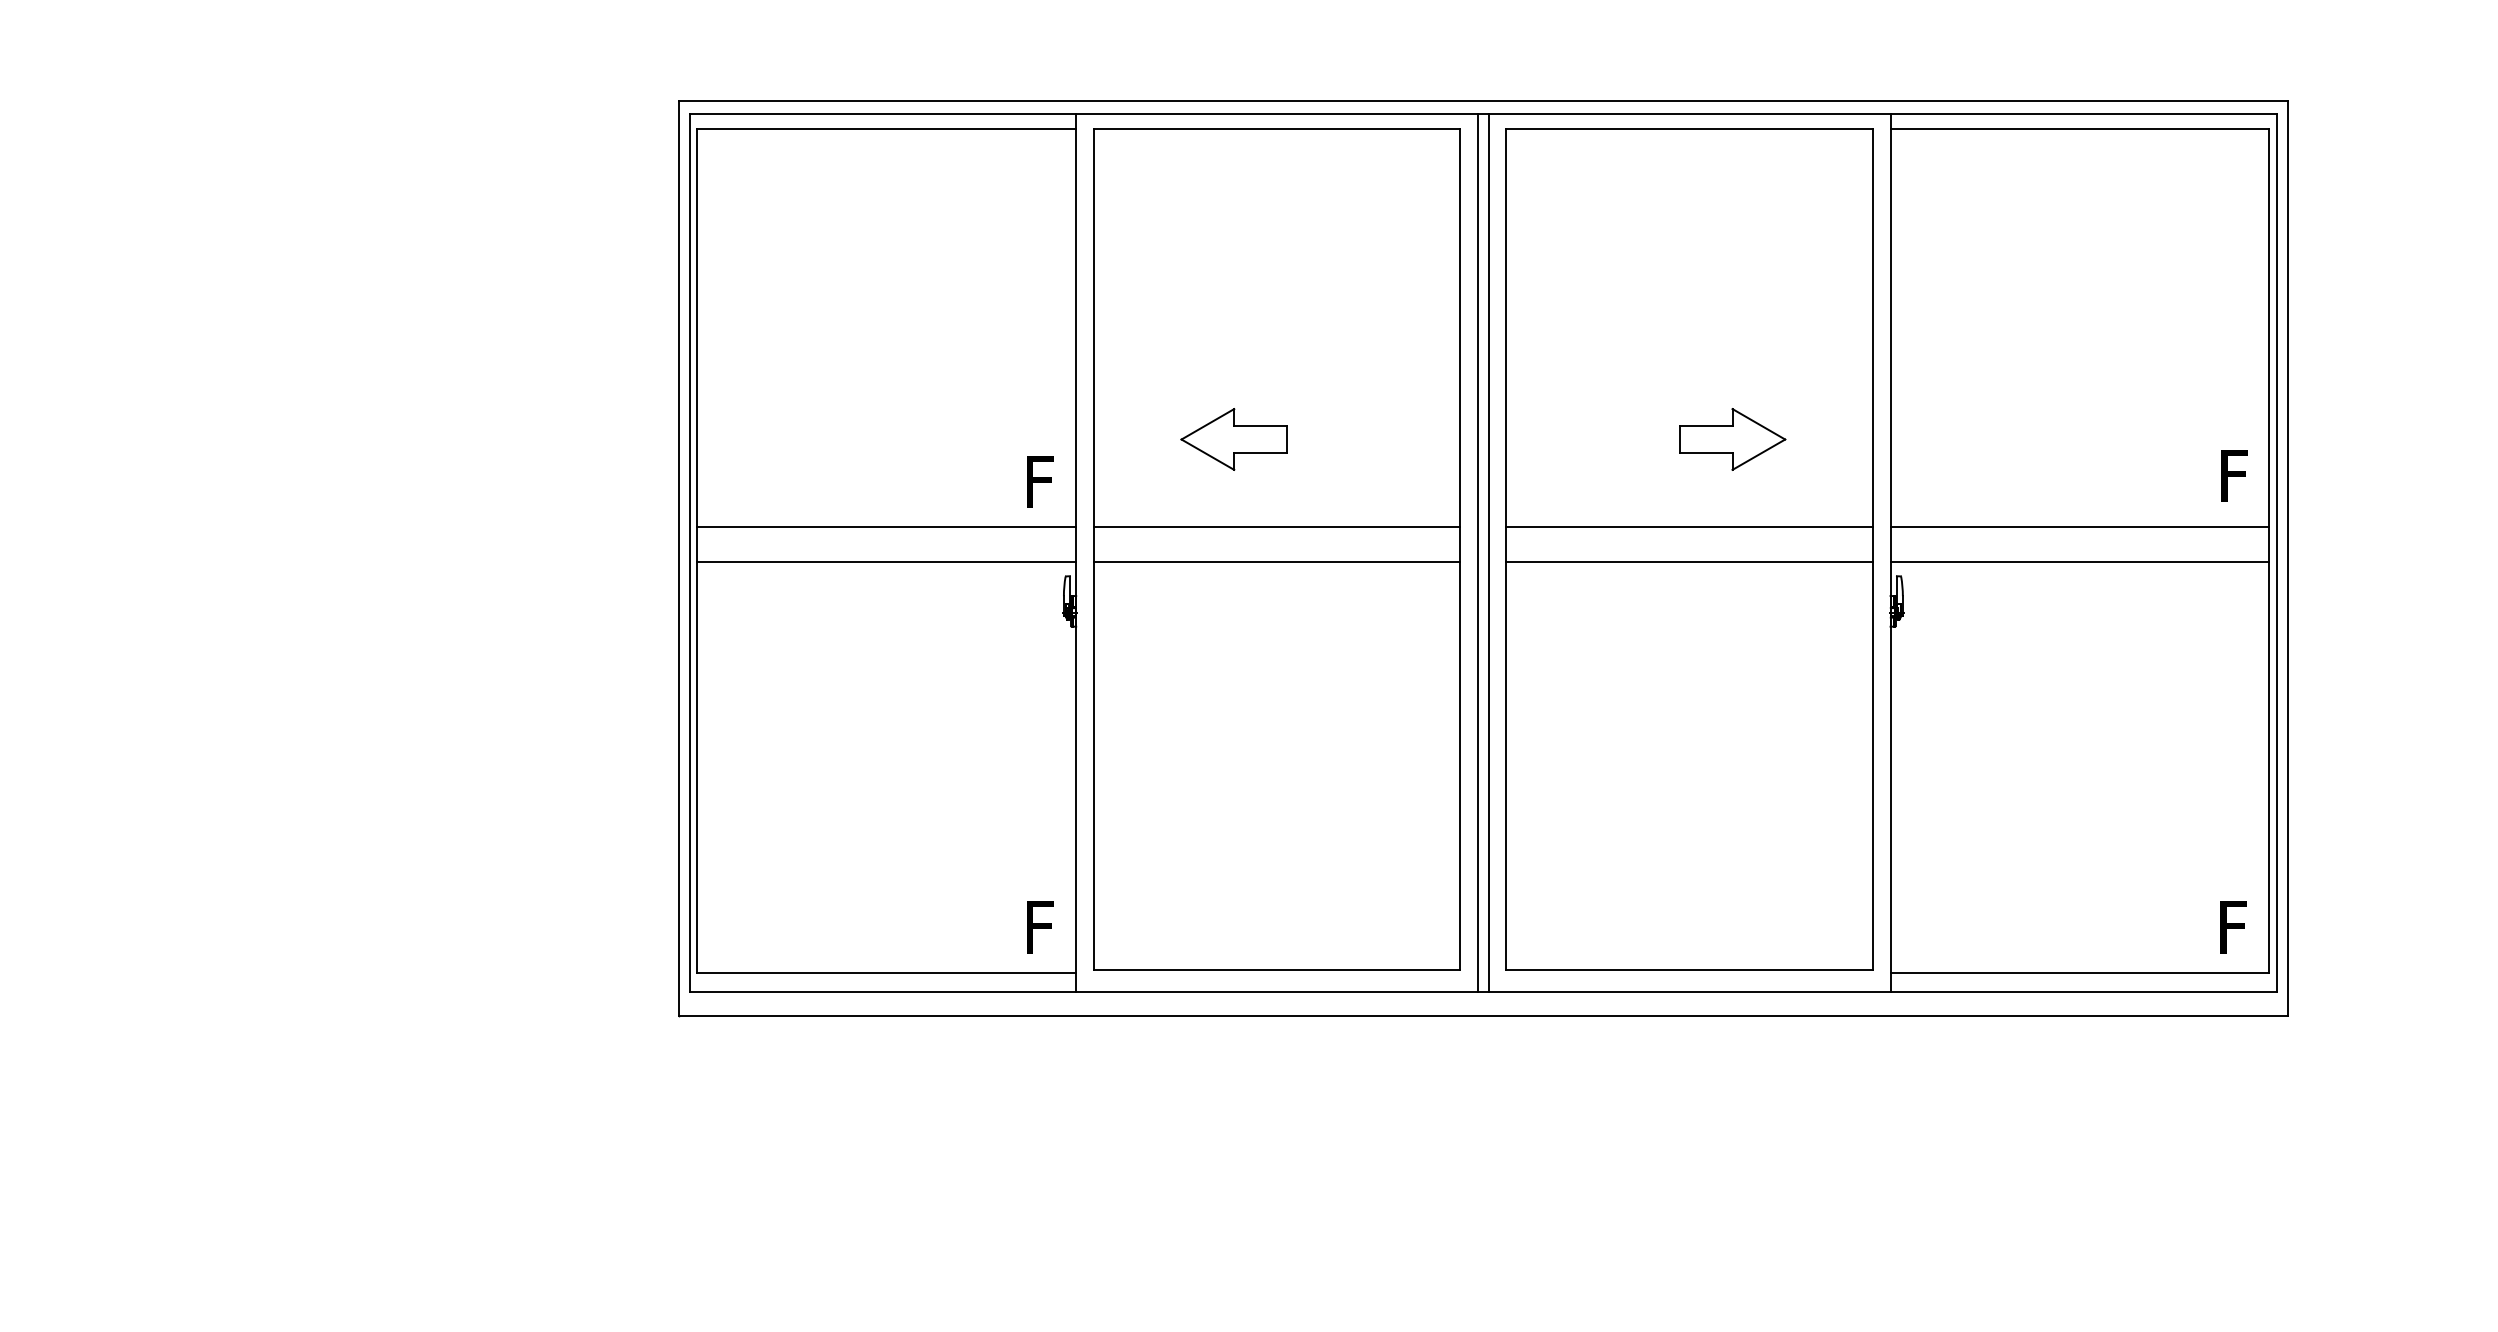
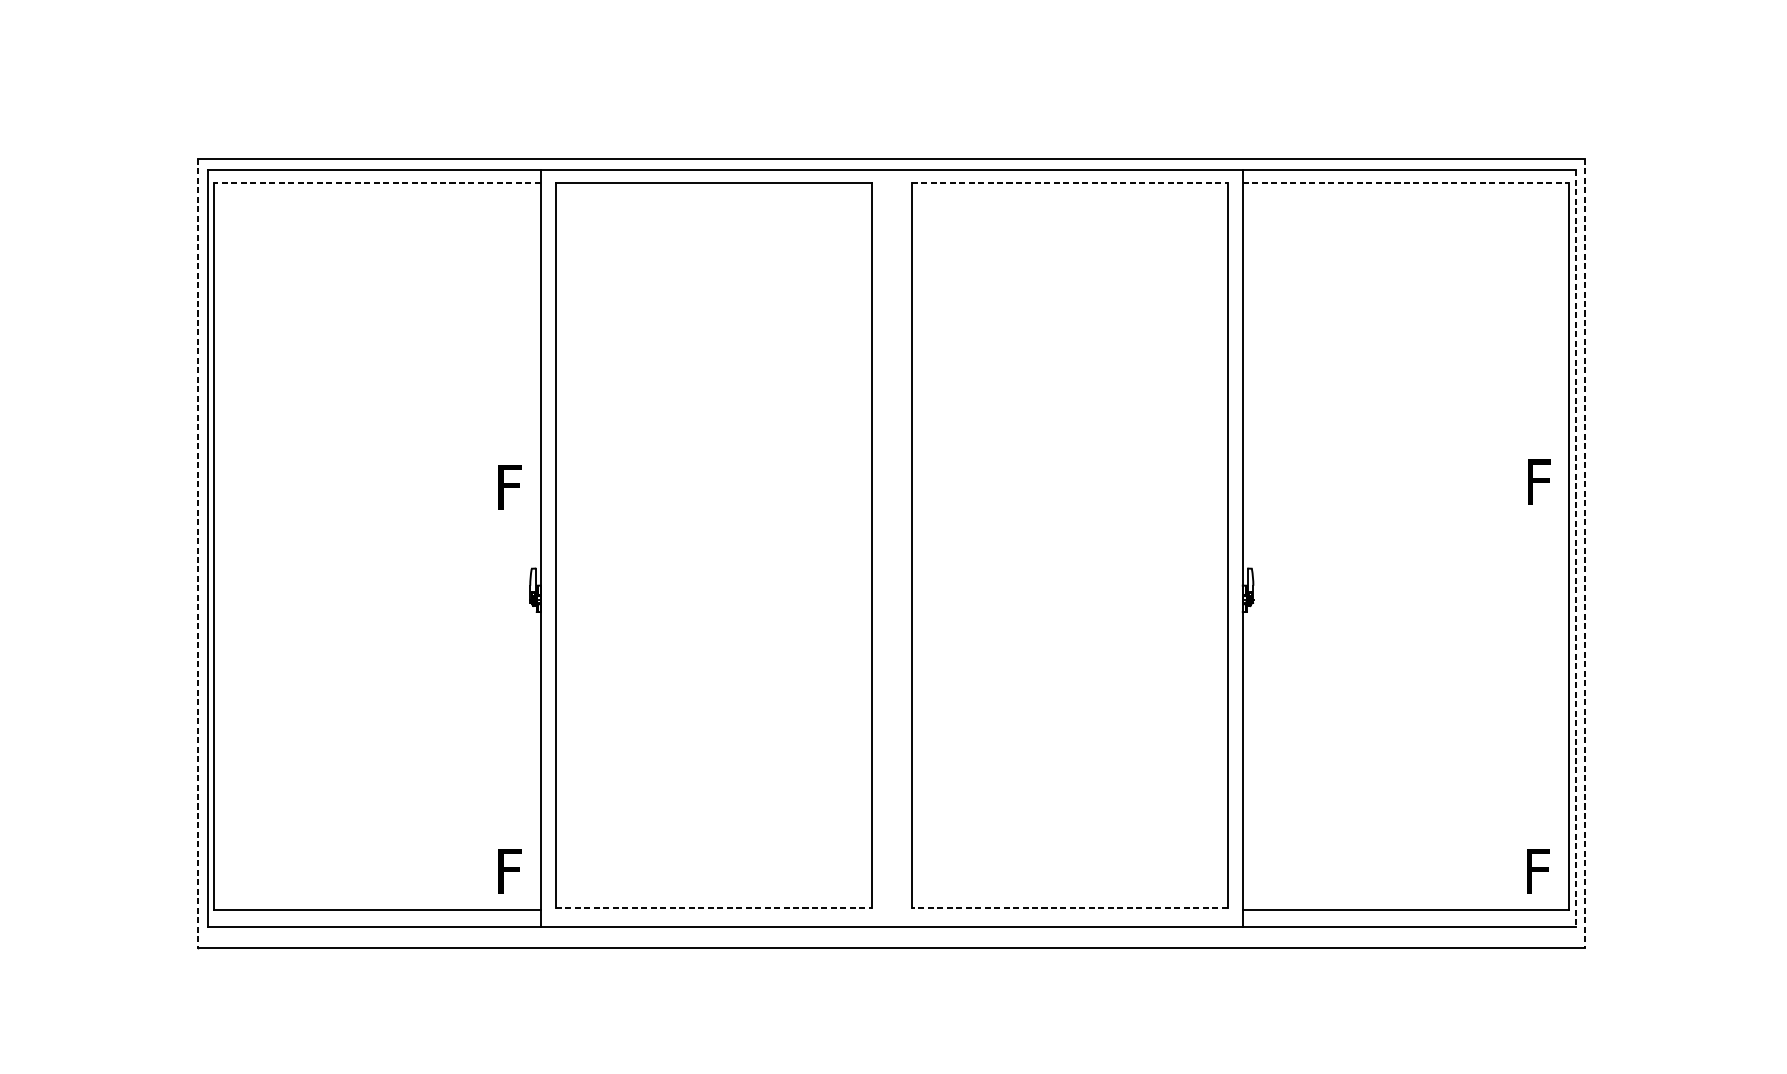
line: (886, 129) -> (377, 183), solid -> dashed
line: (1690, 129) -> (1070, 183), solid -> dashed
line: (2080, 129) -> (1406, 183), solid -> dashed
part: (1233, 439) -> (676, 450), removed
part: (1732, 439) -> (1106, 450), removed
line: (886, 527) -> (377, 526), removed
line: (1276, 527) -> (713, 526), removed
line: (1689, 527) -> (1069, 526), removed
line: (2079, 527) -> (1405, 526), removed
line: (1477, 552) -> (886, 548), removed
line: (1488, 552) -> (896, 548), removed
line: (2276, 553) -> (1575, 548), solid -> dashed
line: (678, 558) -> (198, 553), solid -> dashed
line: (2287, 558) -> (1584, 553), solid -> dashed
line: (886, 562) -> (377, 556), removed
line: (1276, 562) -> (713, 556), removed
line: (1689, 562) -> (1069, 556), removed
line: (2079, 562) -> (1405, 556), removed
line: (1277, 970) -> (714, 908), solid -> dashed
line: (1689, 970) -> (1069, 908), solid -> dashed

